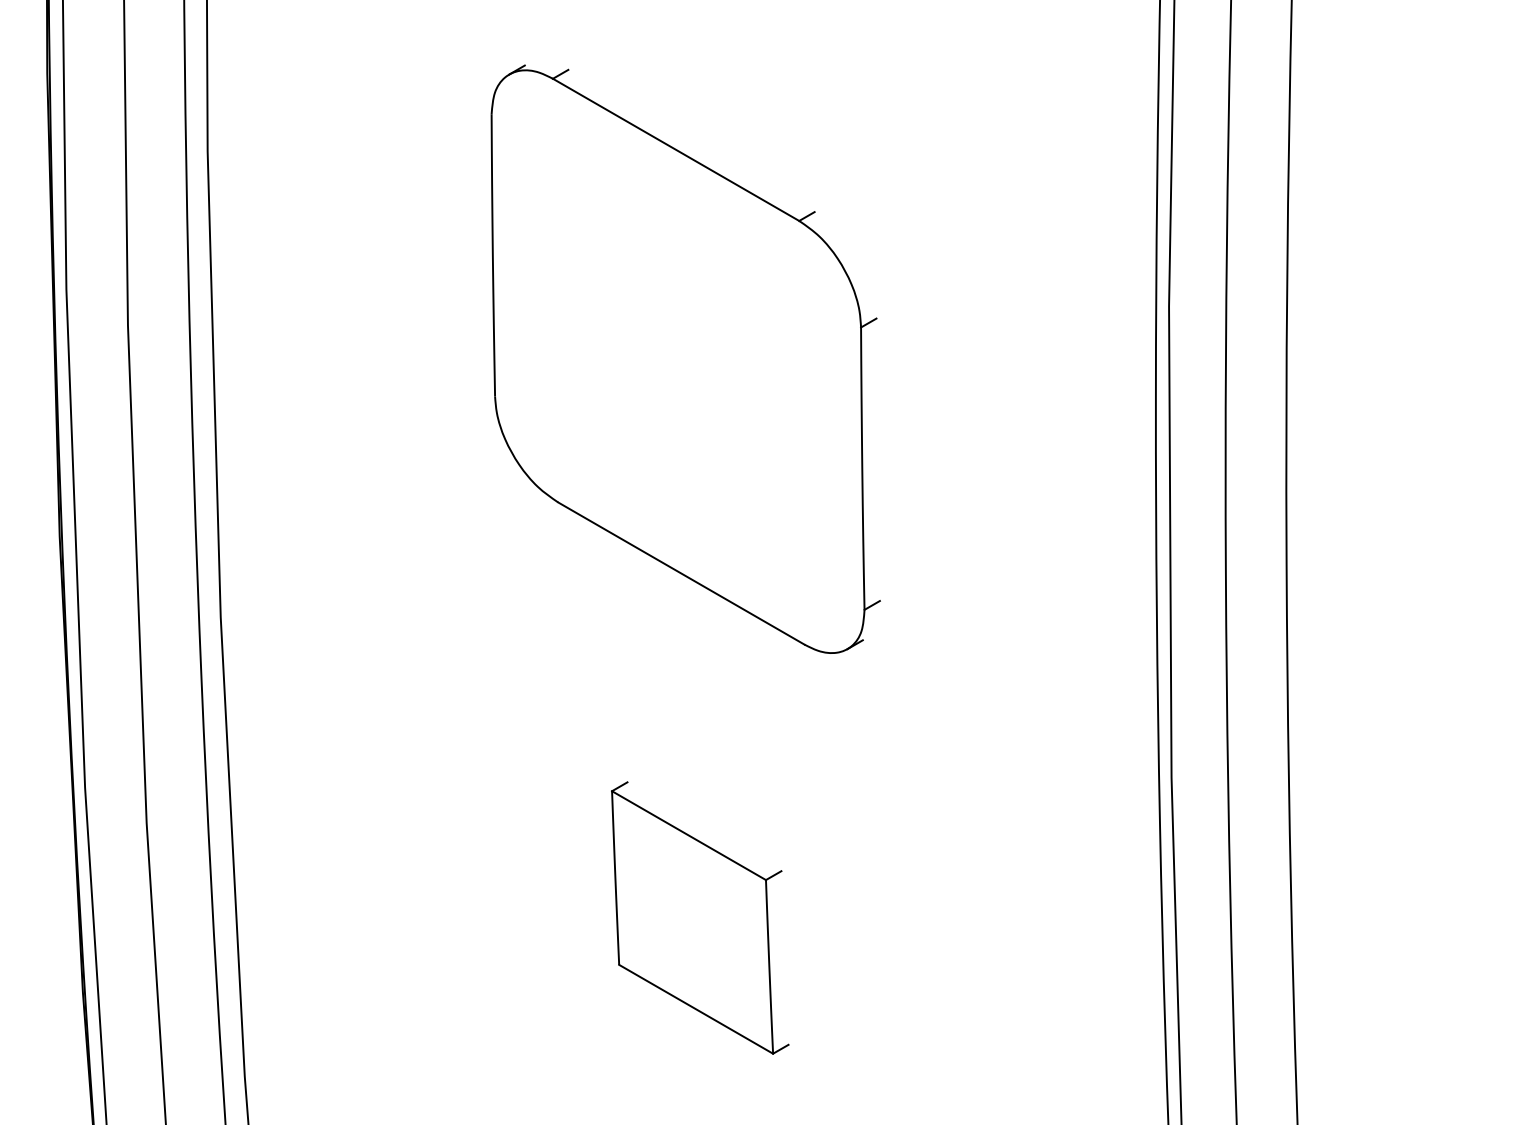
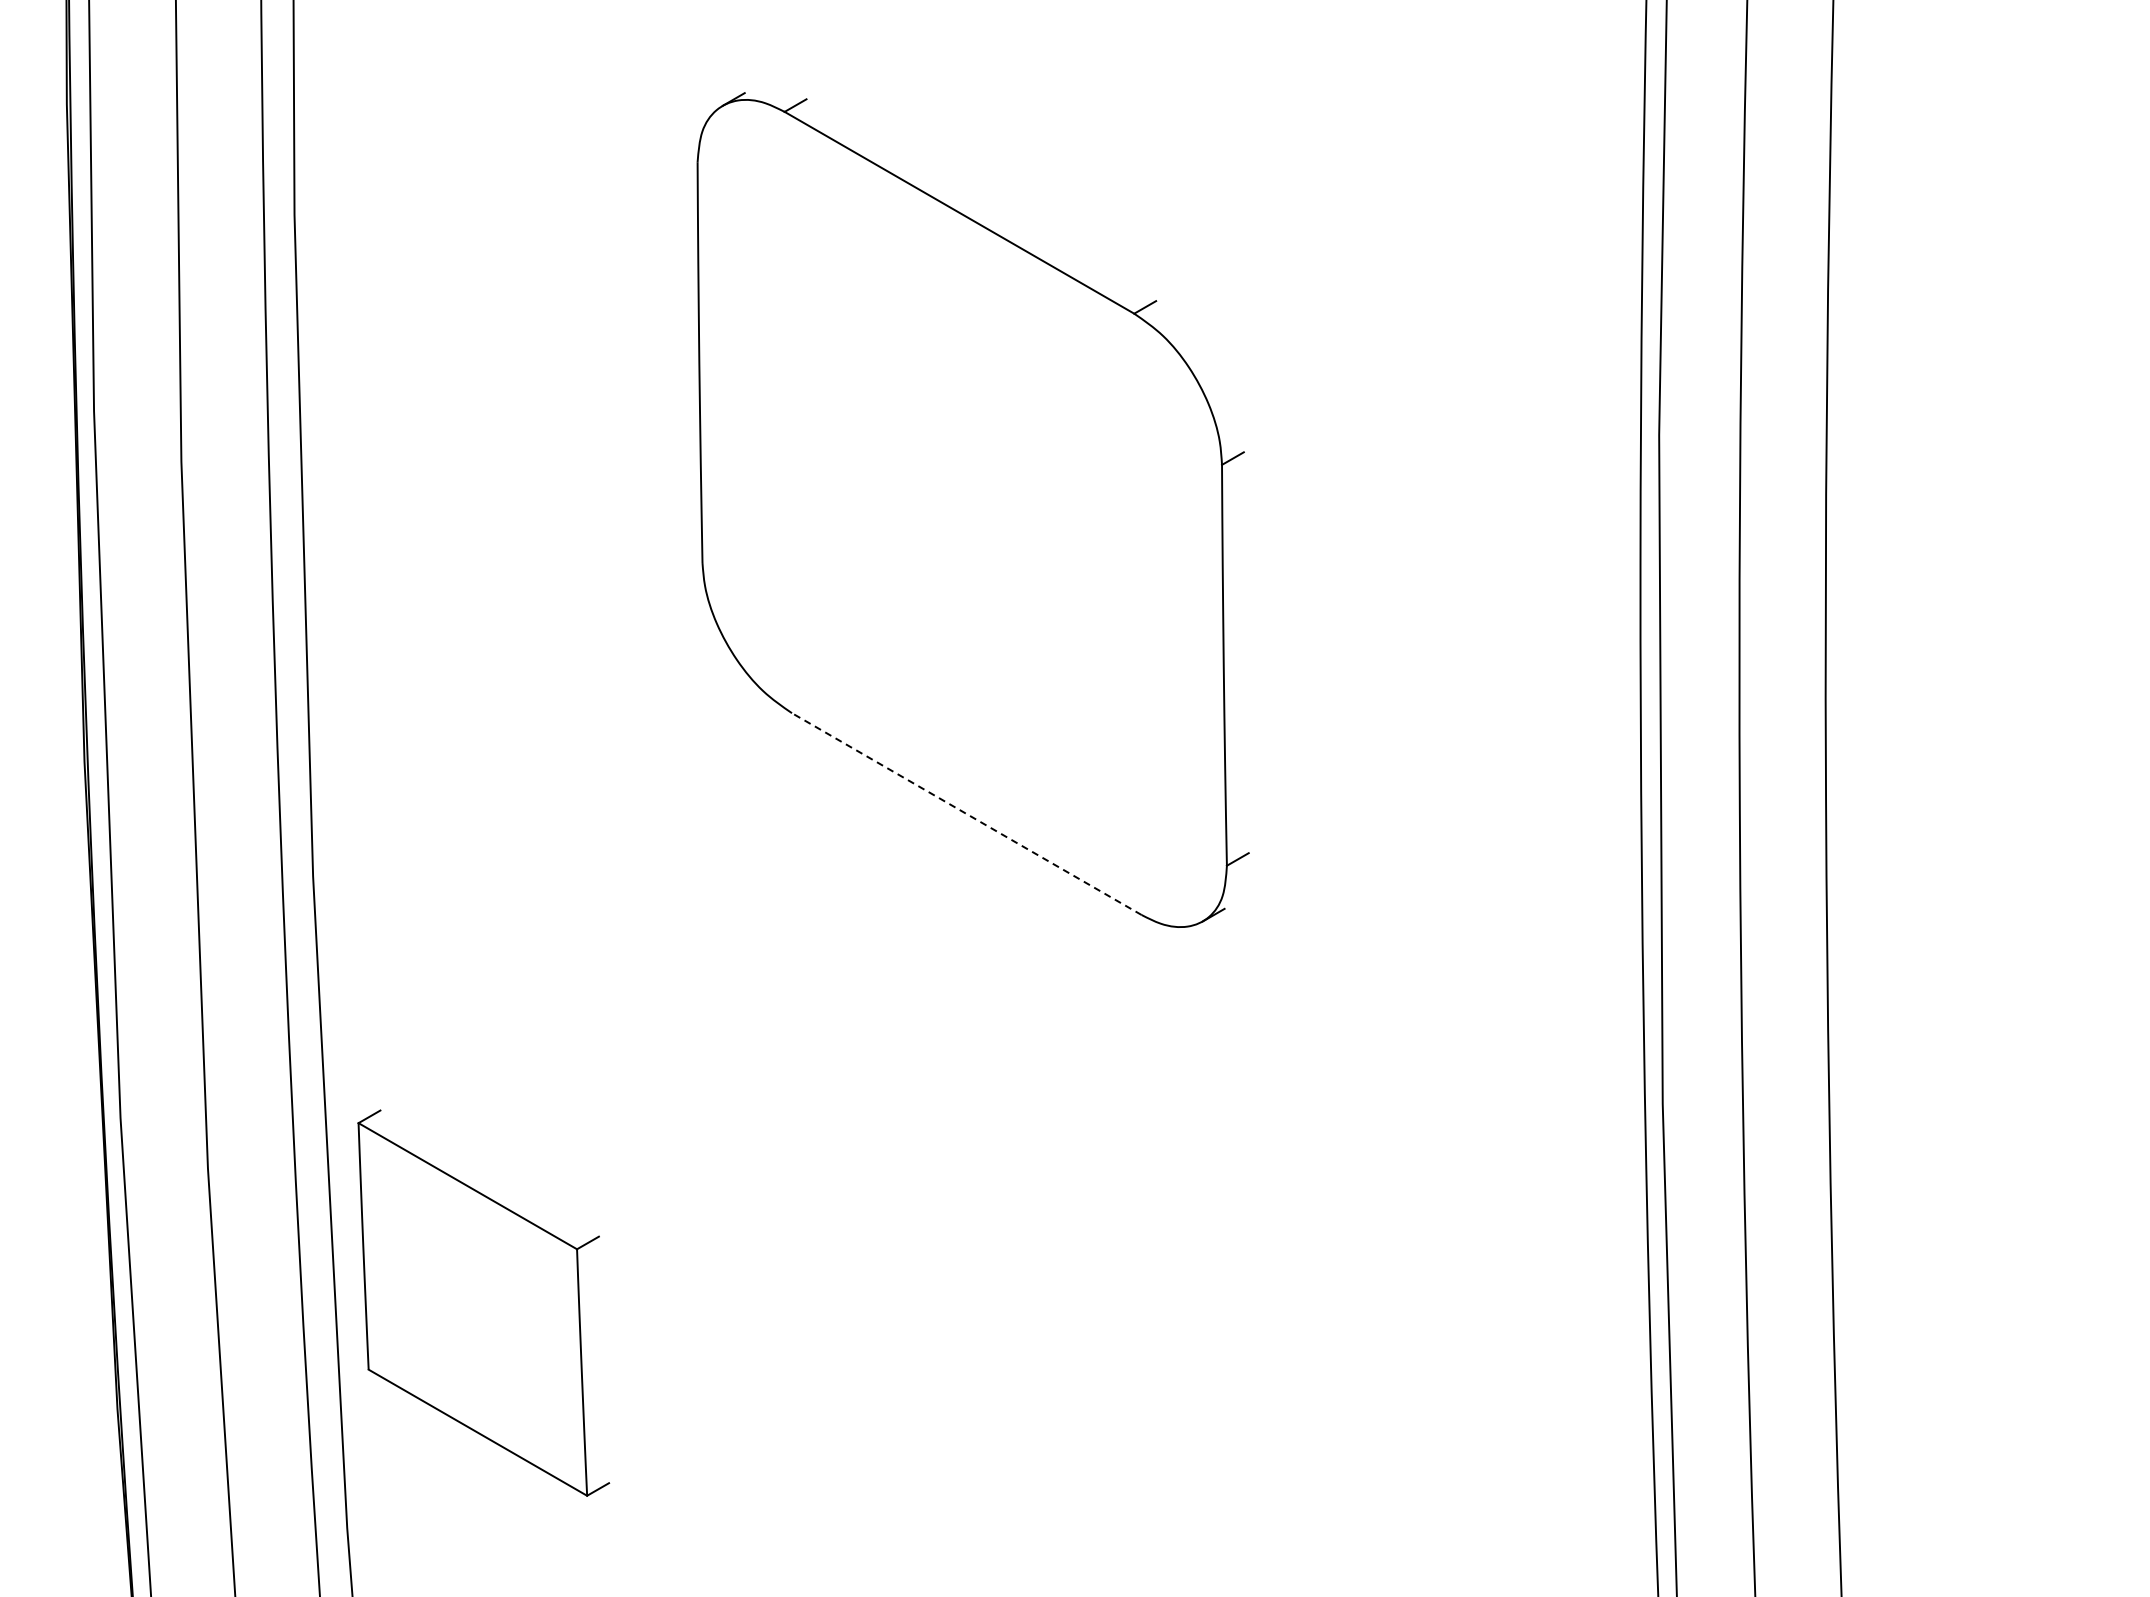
line: (681, 573) -> (966, 814), solid -> dashed
part: (700, 917) -> (483, 1302), moved

